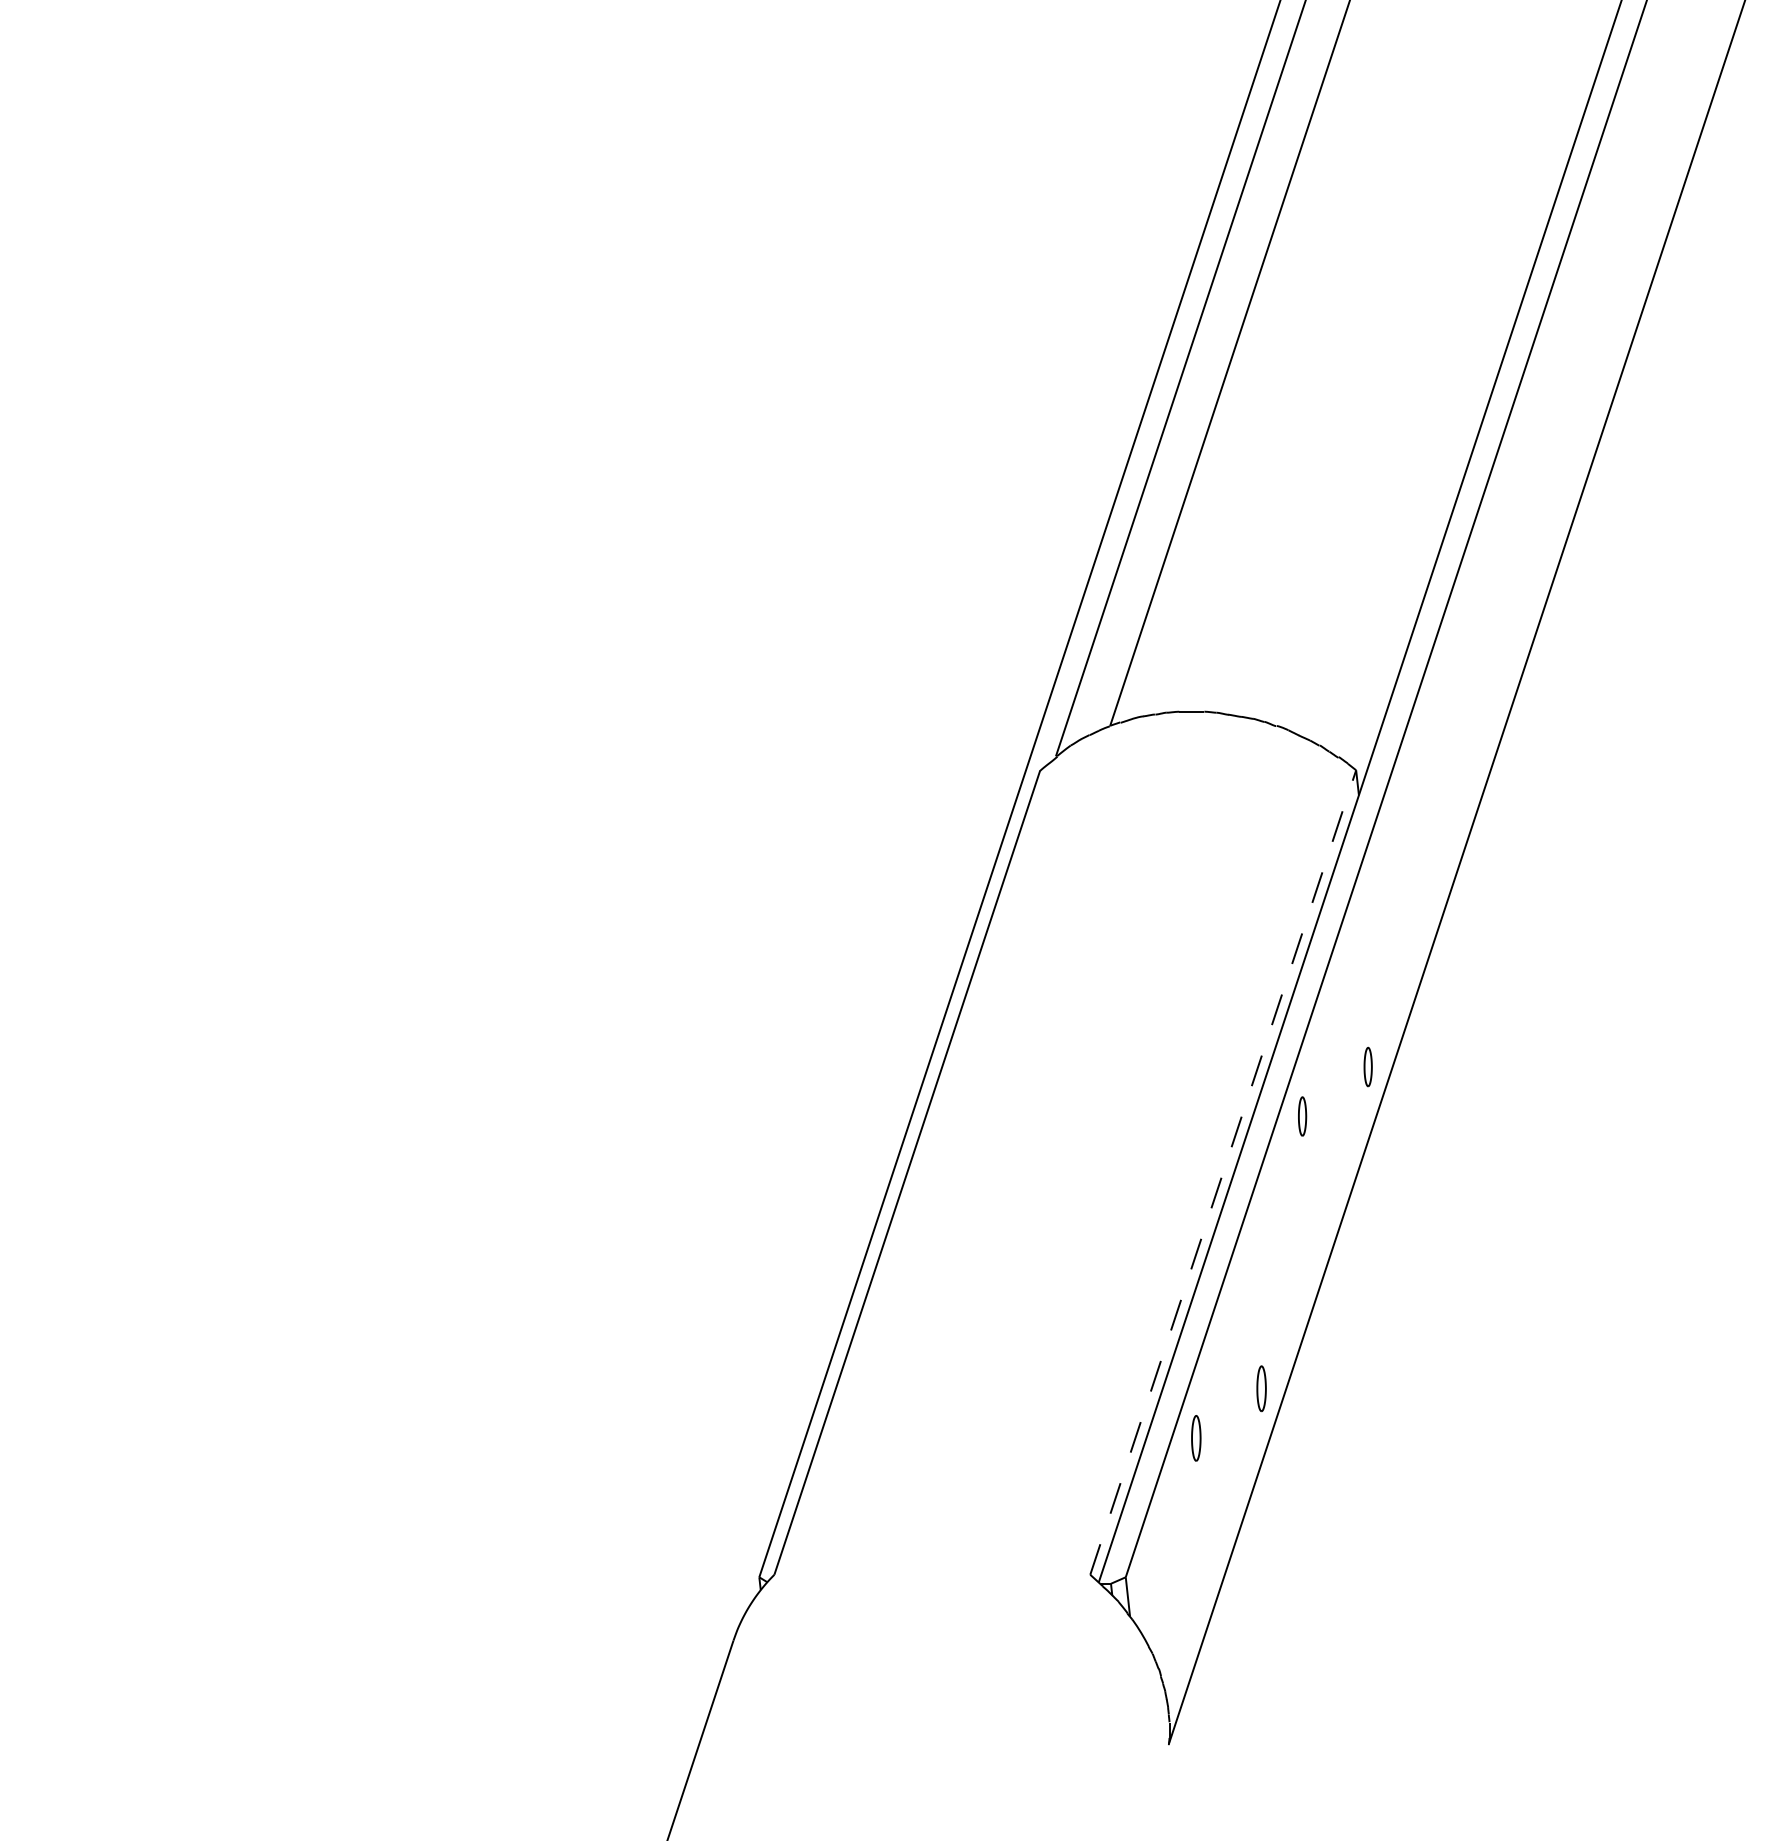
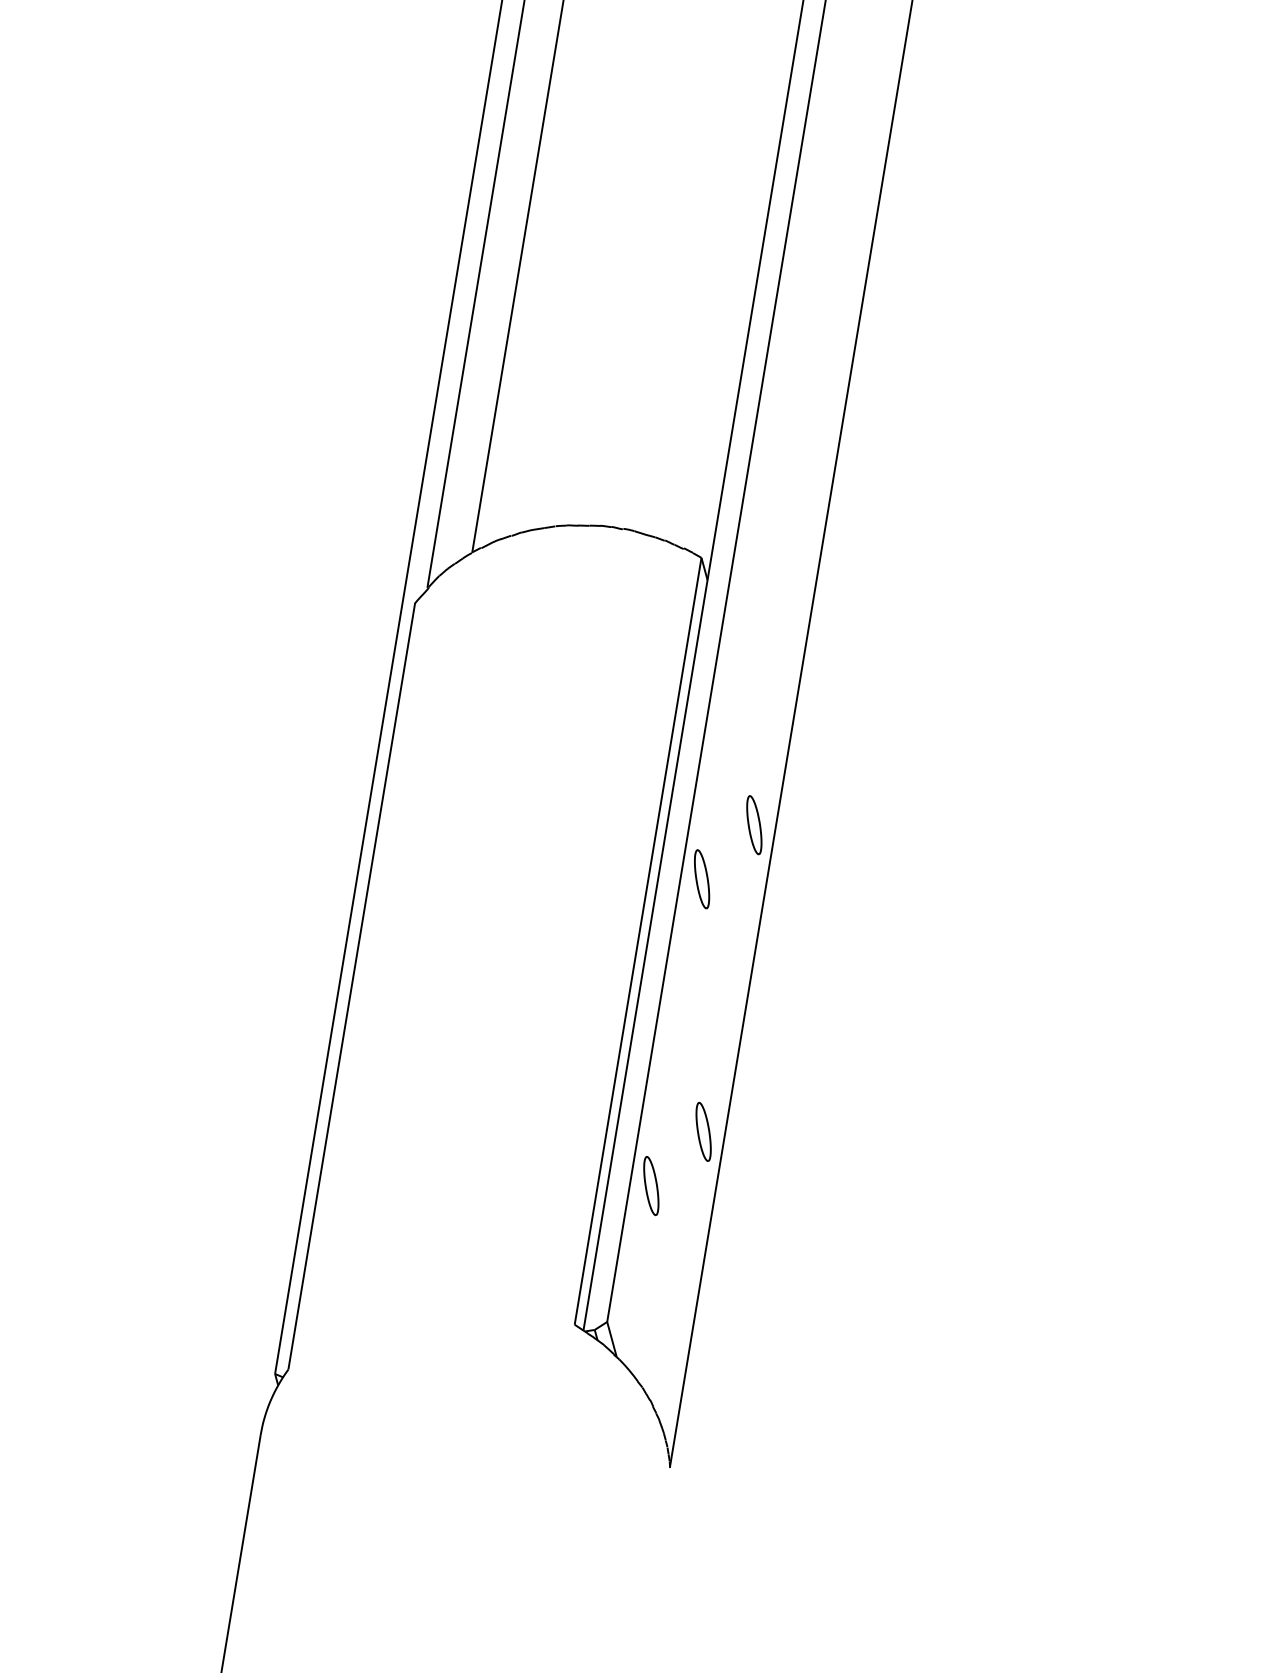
part: (1368, 1066) -> (754, 824), size x1.67
part: (1302, 1116) -> (702, 879), size x1.67
line: (1223, 1172) -> (638, 941), dashed -> solid
part: (1261, 1388) -> (703, 1131), size x1.43
part: (1196, 1438) -> (651, 1186), size x1.43

